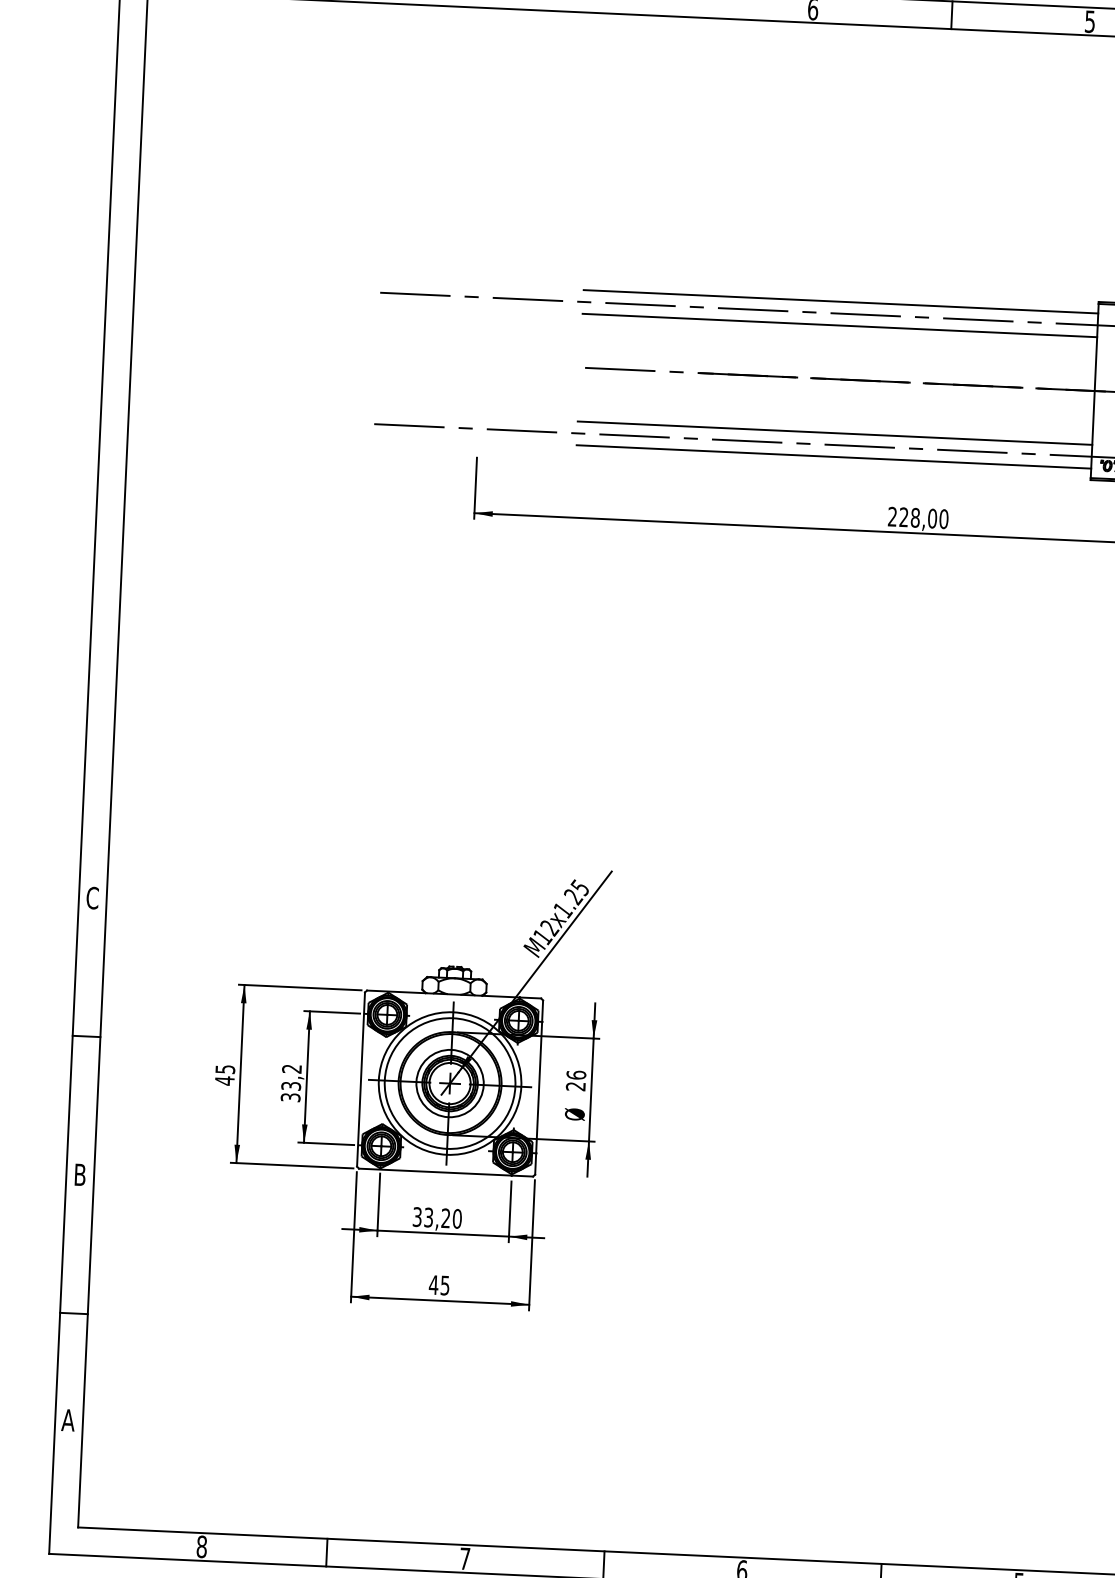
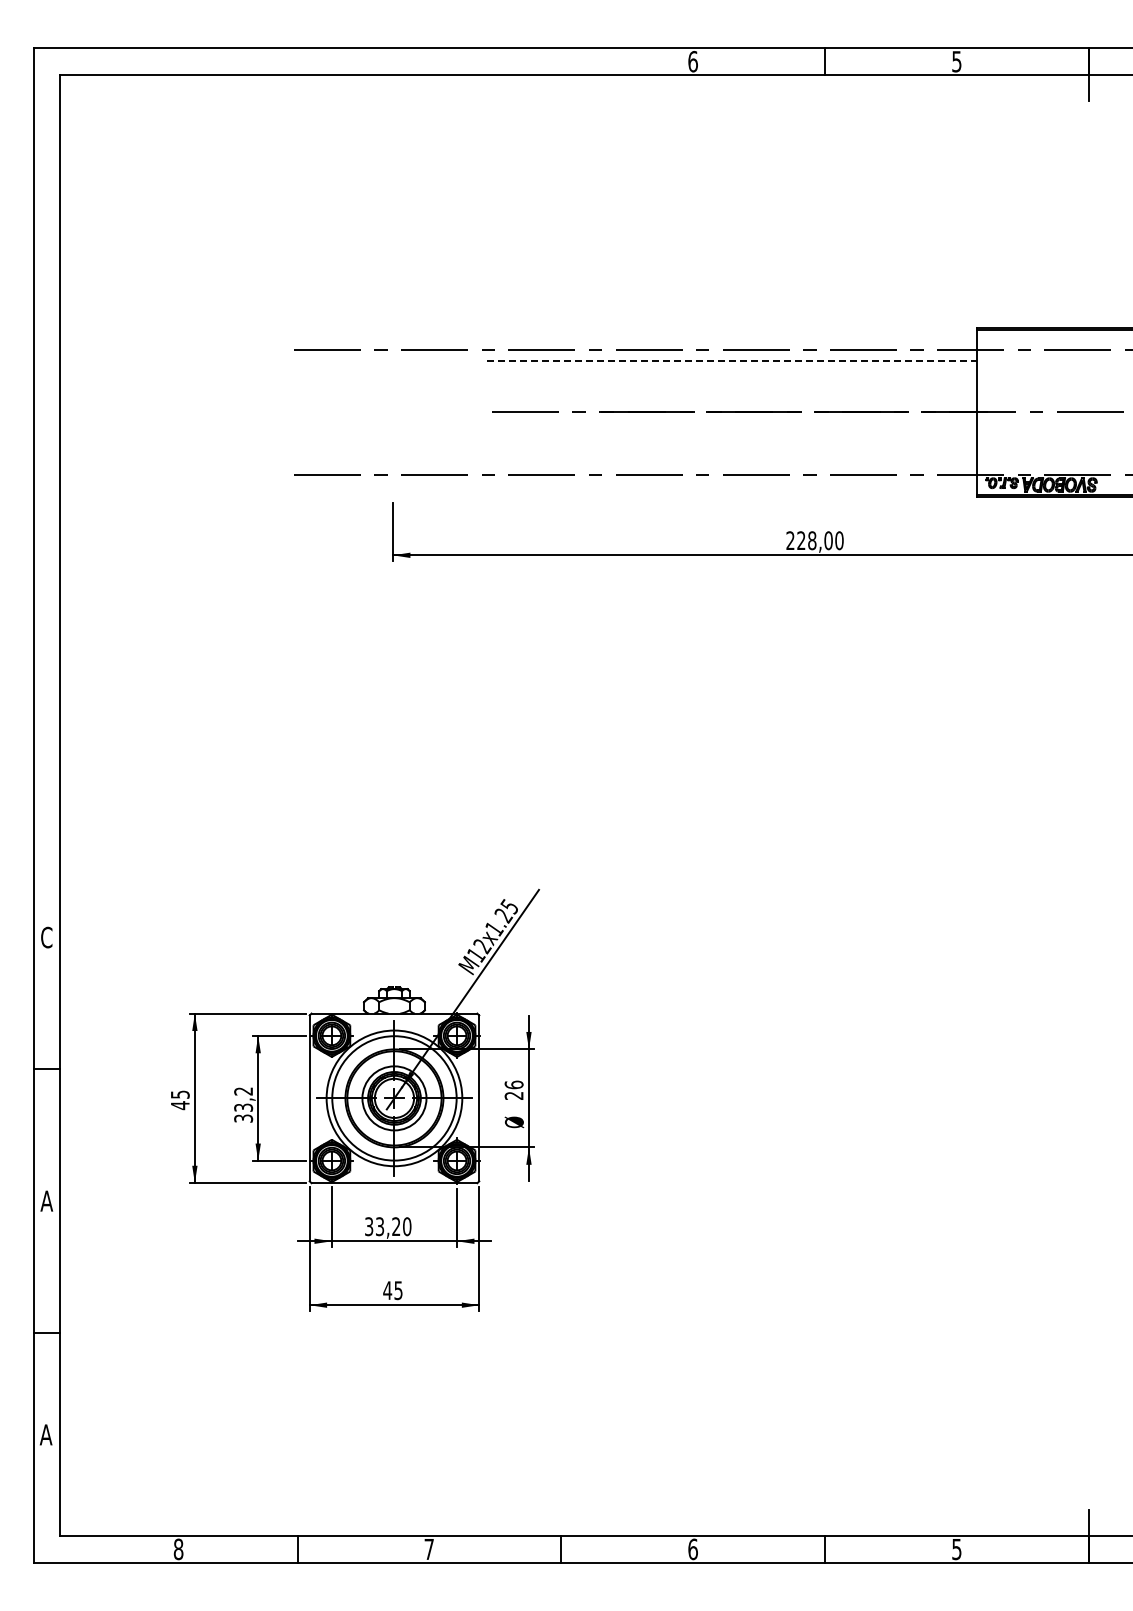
line: (841, 301) -> (732, 338), removed
line: (840, 325) -> (732, 361), solid -> dashed
line: (835, 432) -> (732, 463), removed
line: (834, 457) -> (732, 486), removed
text: (79, 1174) -> (46, 1200), B -> A

